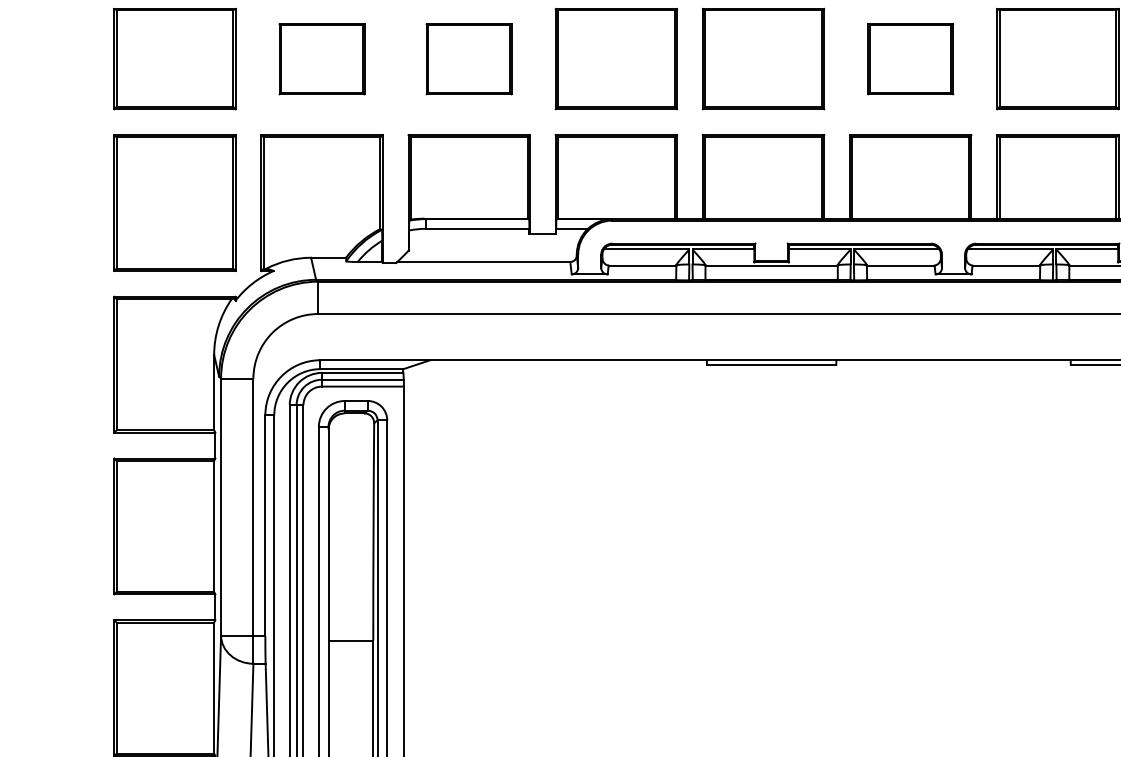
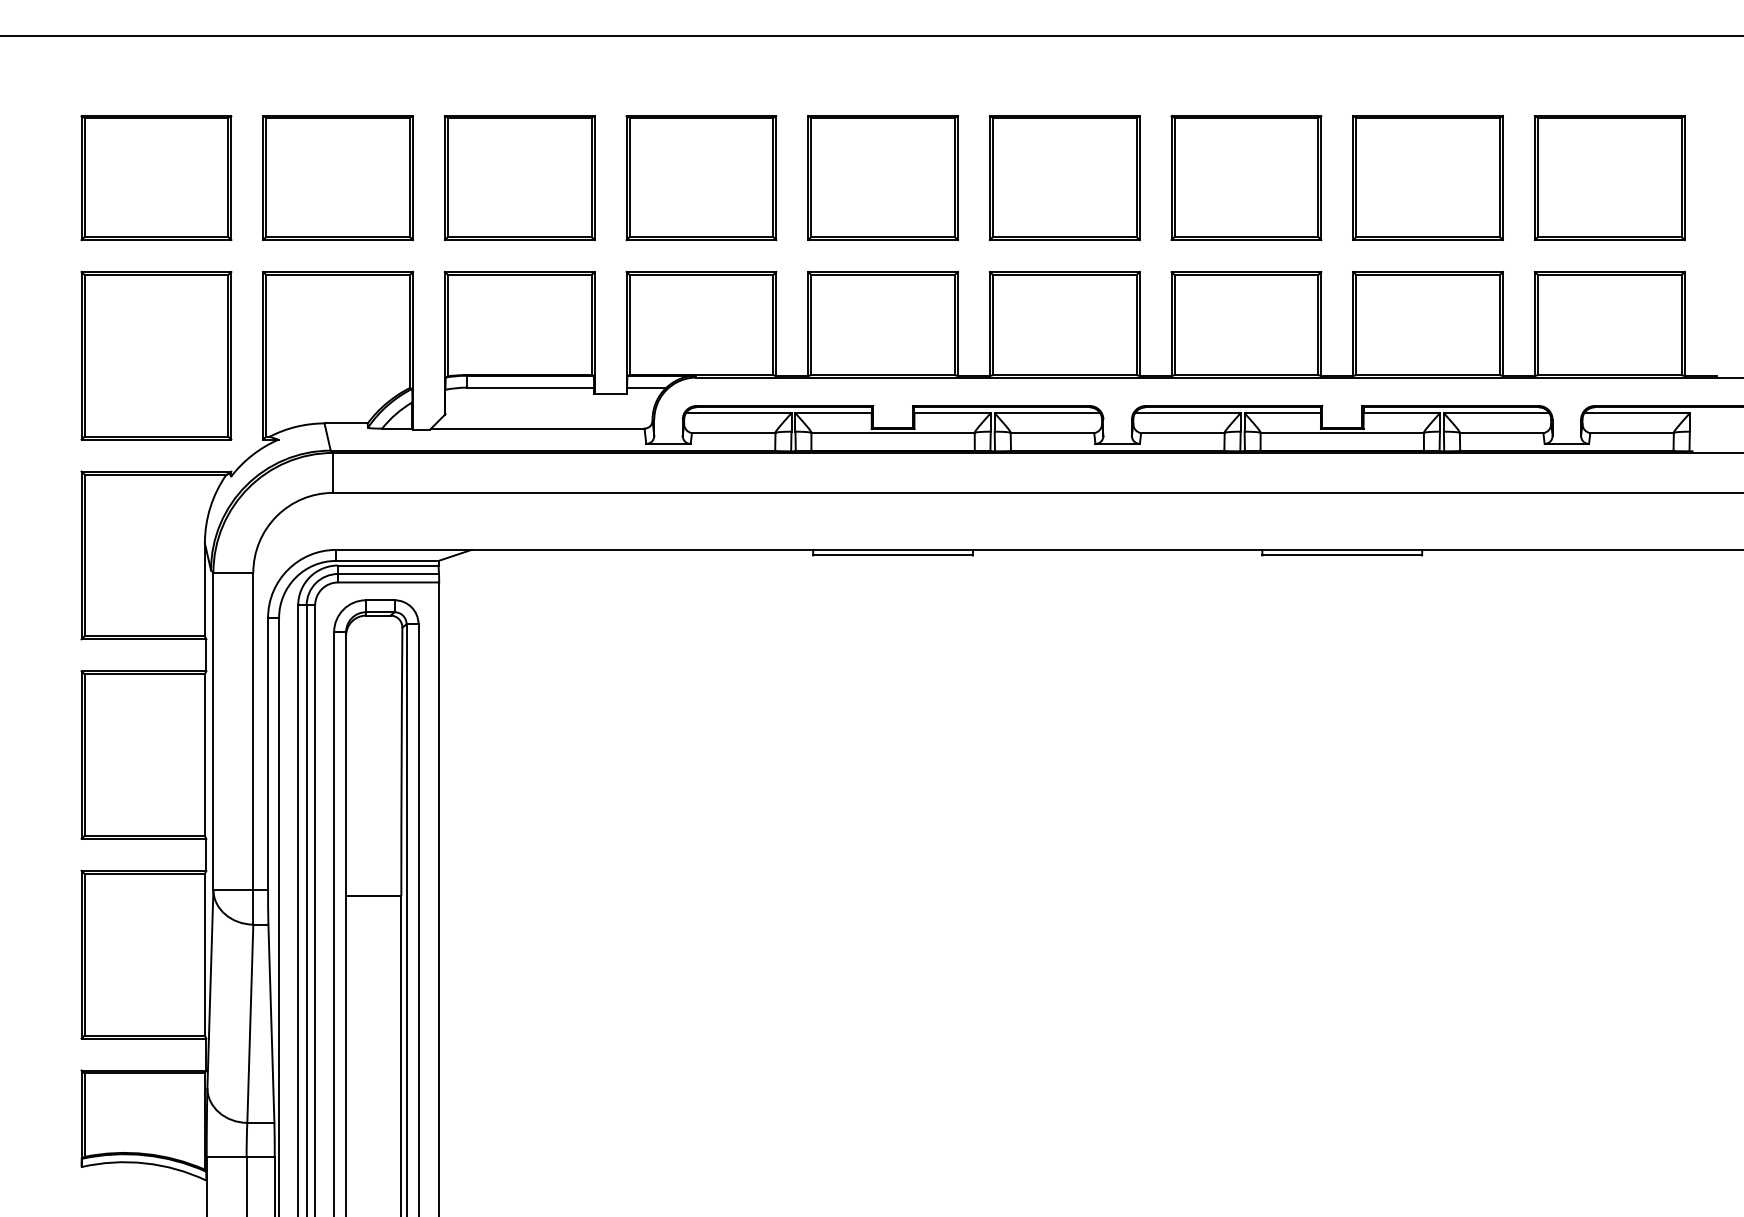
part: (321, 59) -> (337, 178), size x1.43
part: (469, 59) -> (519, 178), size x1.43
part: (910, 59) -> (1064, 178), size x1.43

